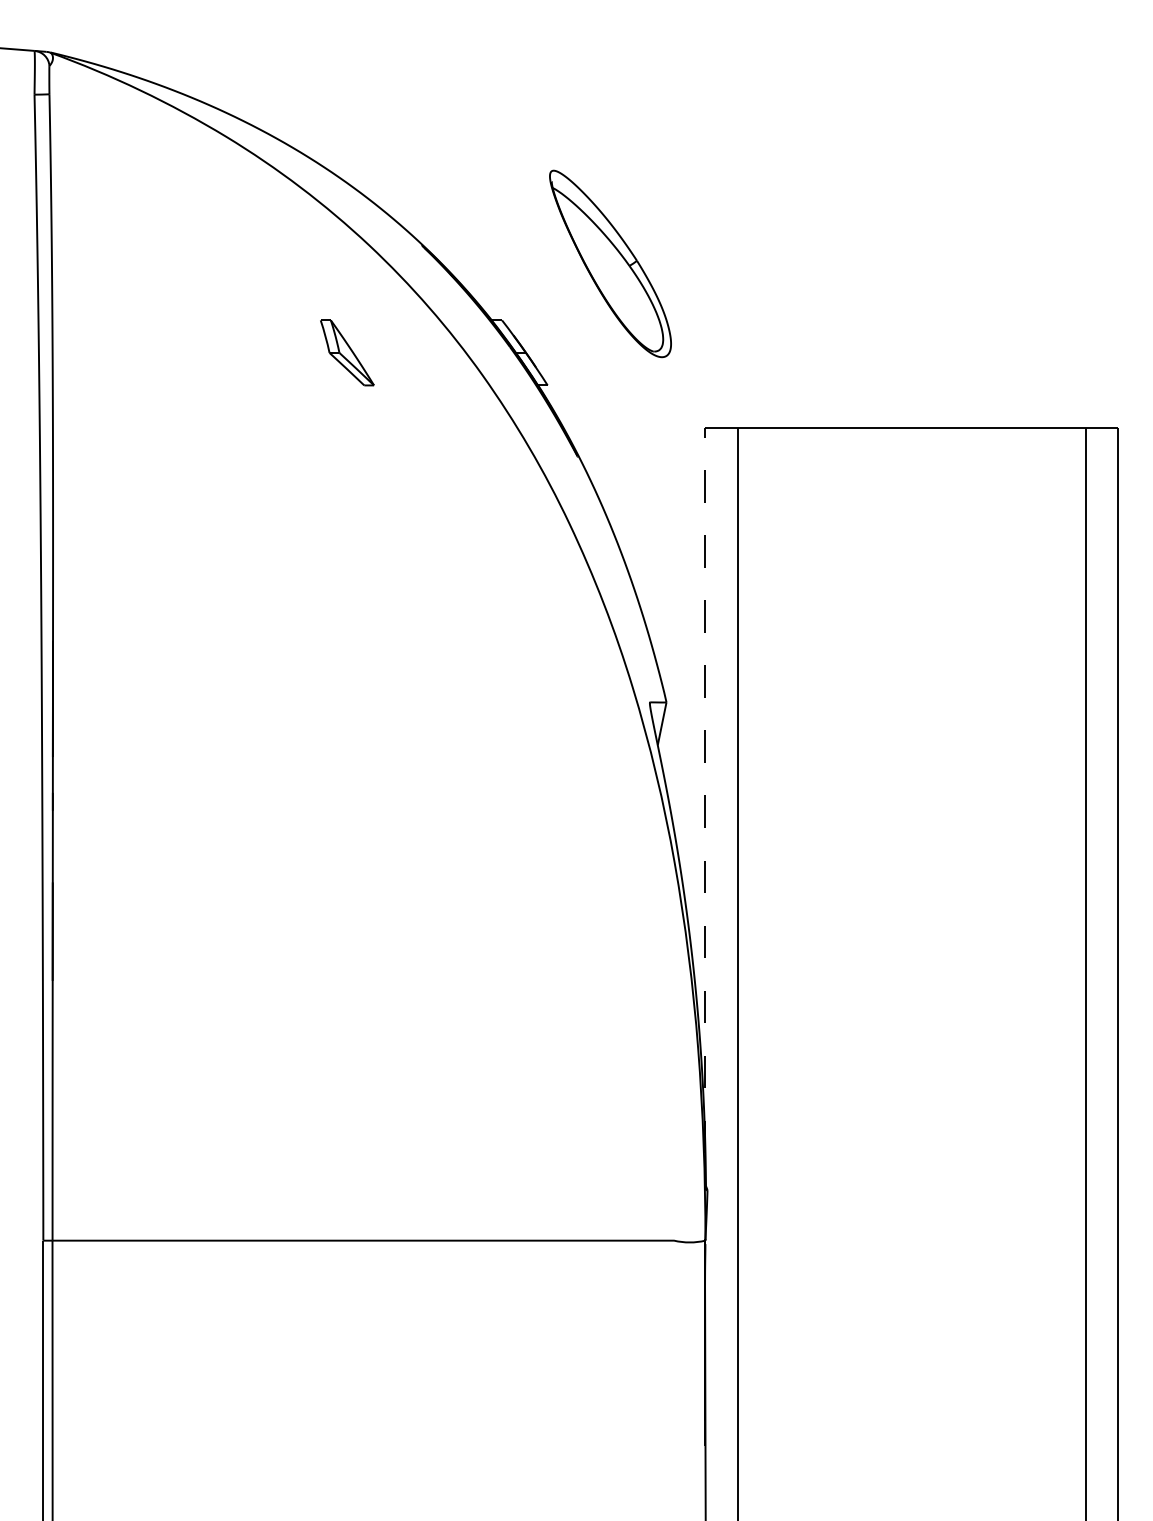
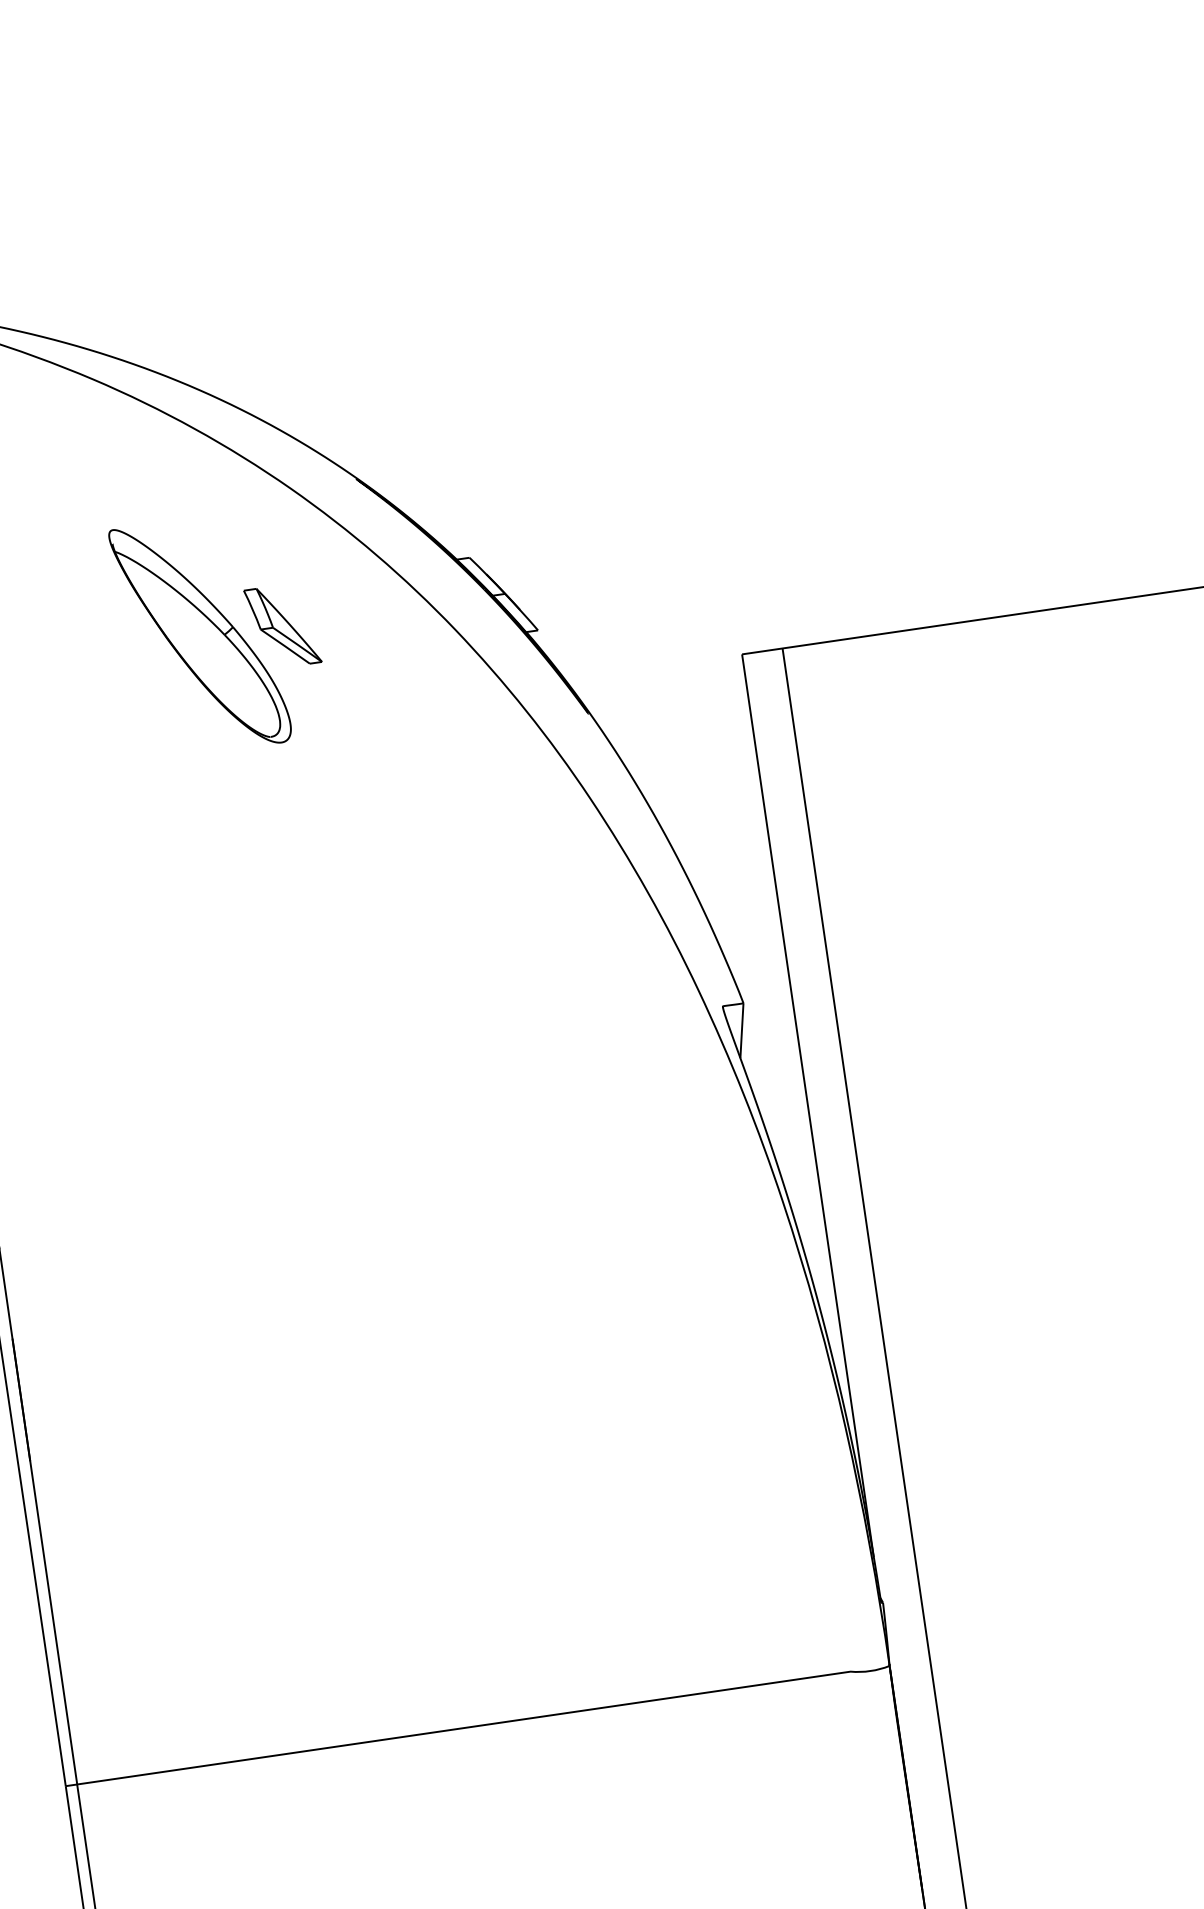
part: (610, 263) -> (200, 635), moved
line: (705, 790) -> (807, 1105), dashed -> solid

